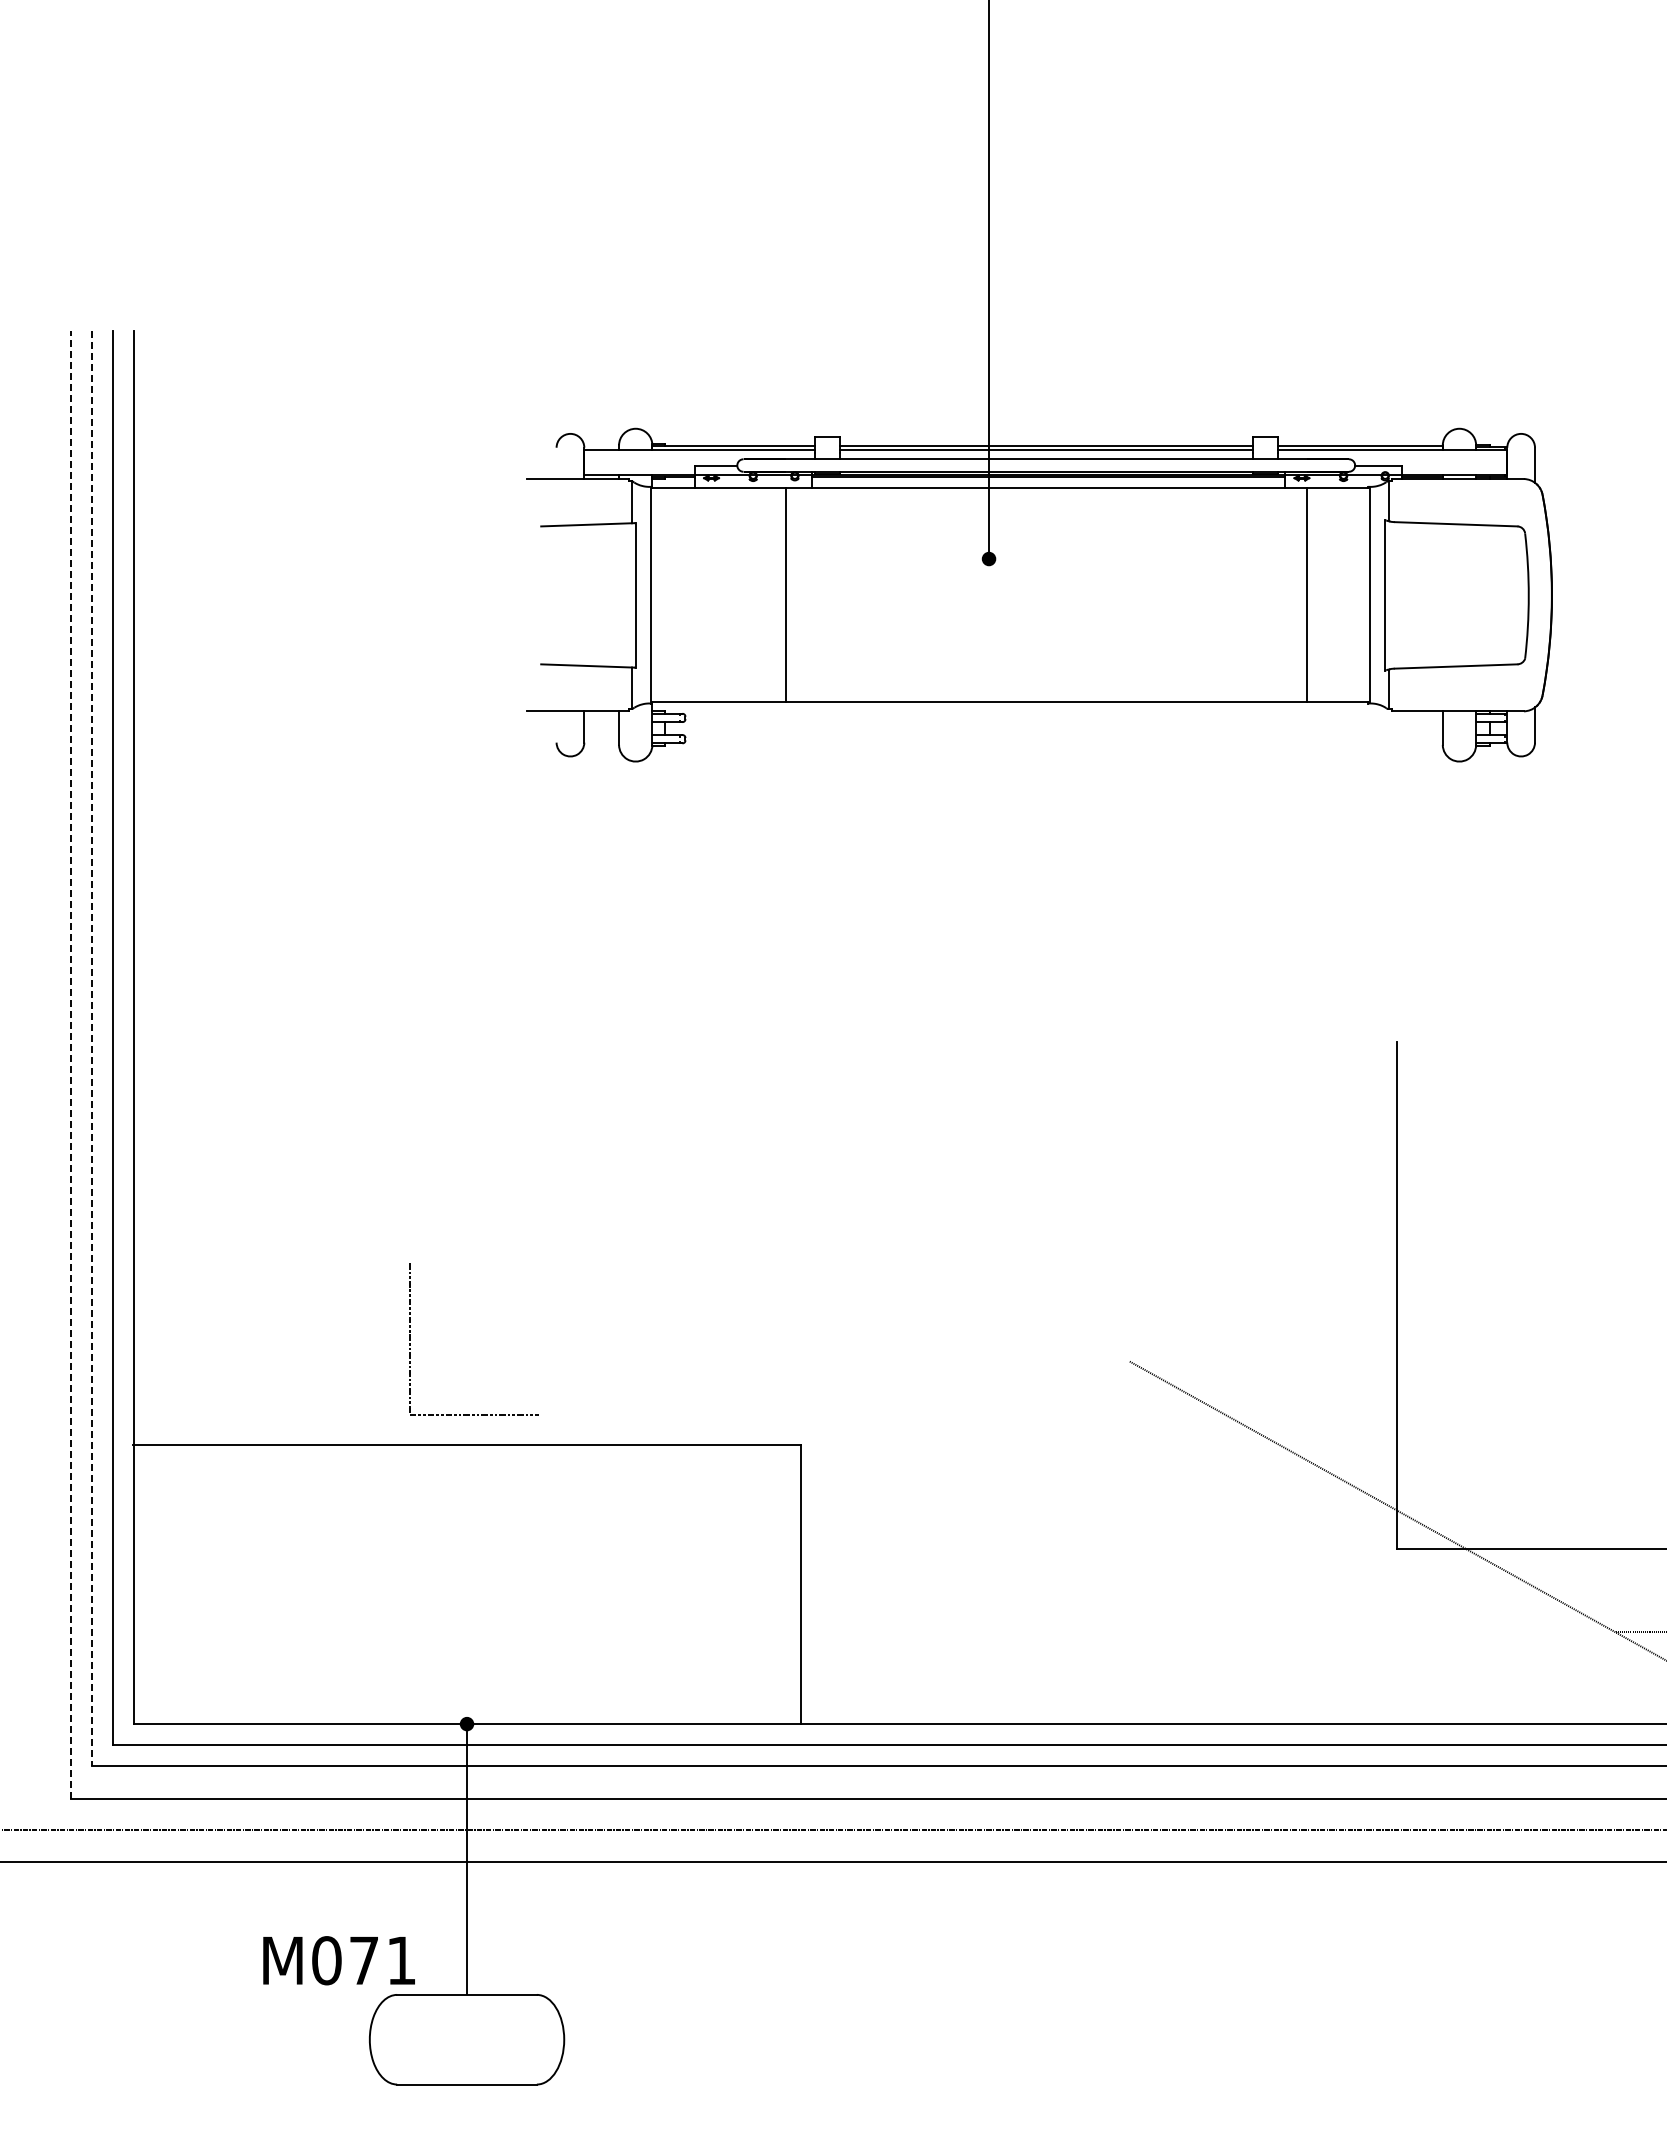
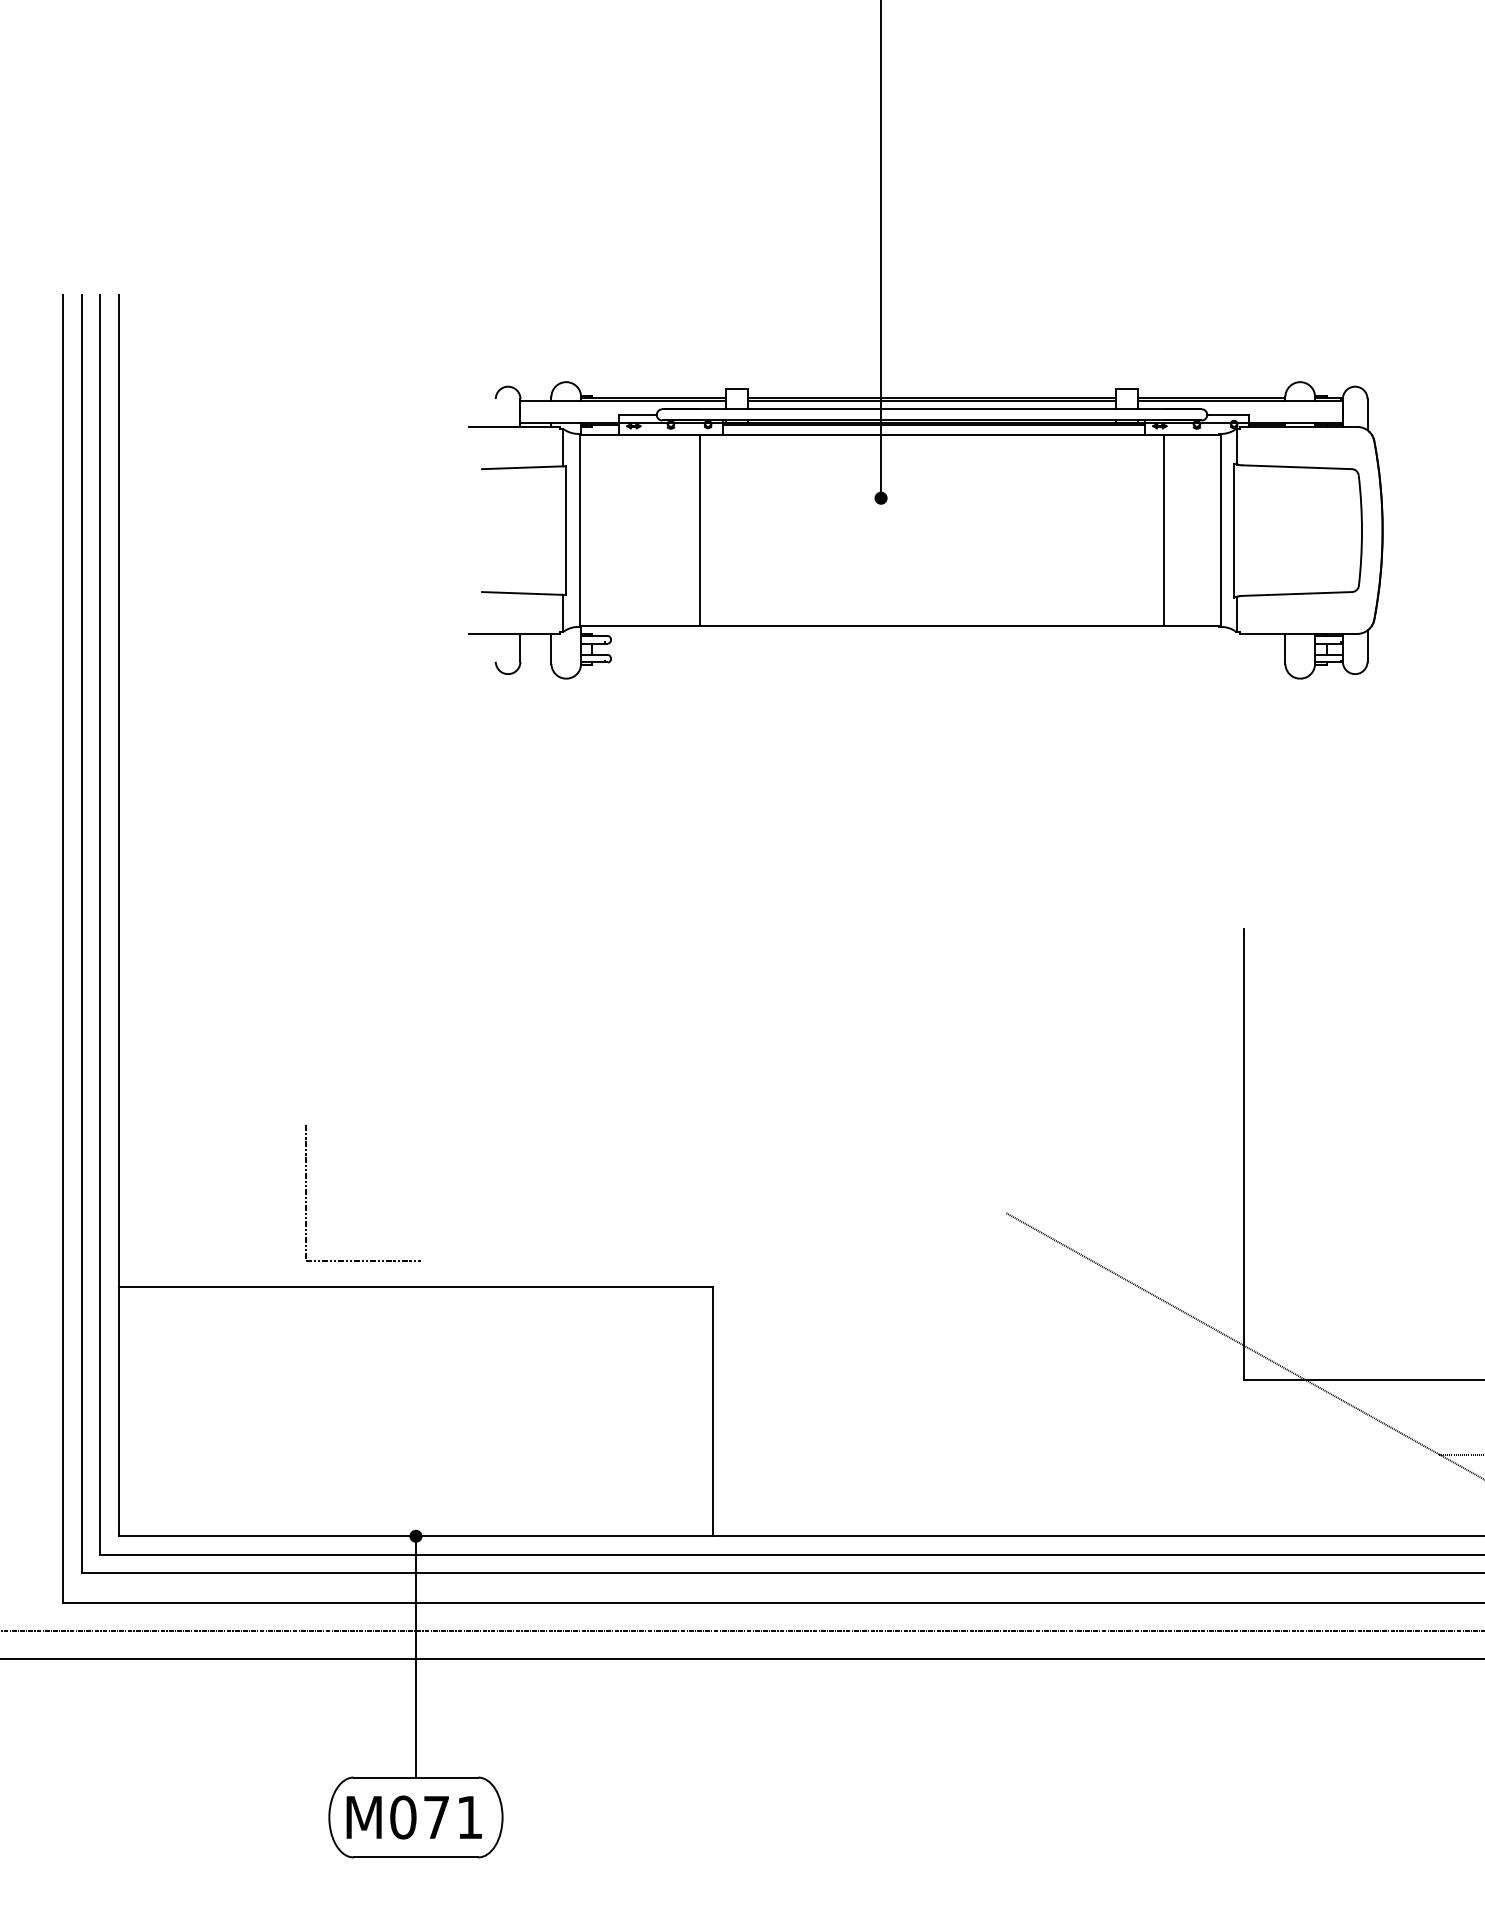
line: (91, 1048) -> (81, 934), dashed -> solid
line: (71, 1064) -> (63, 948), dashed -> solid
part: (410, 1339) -> (306, 1193), moved
text: (338, 1960) -> (413, 1817), moved

